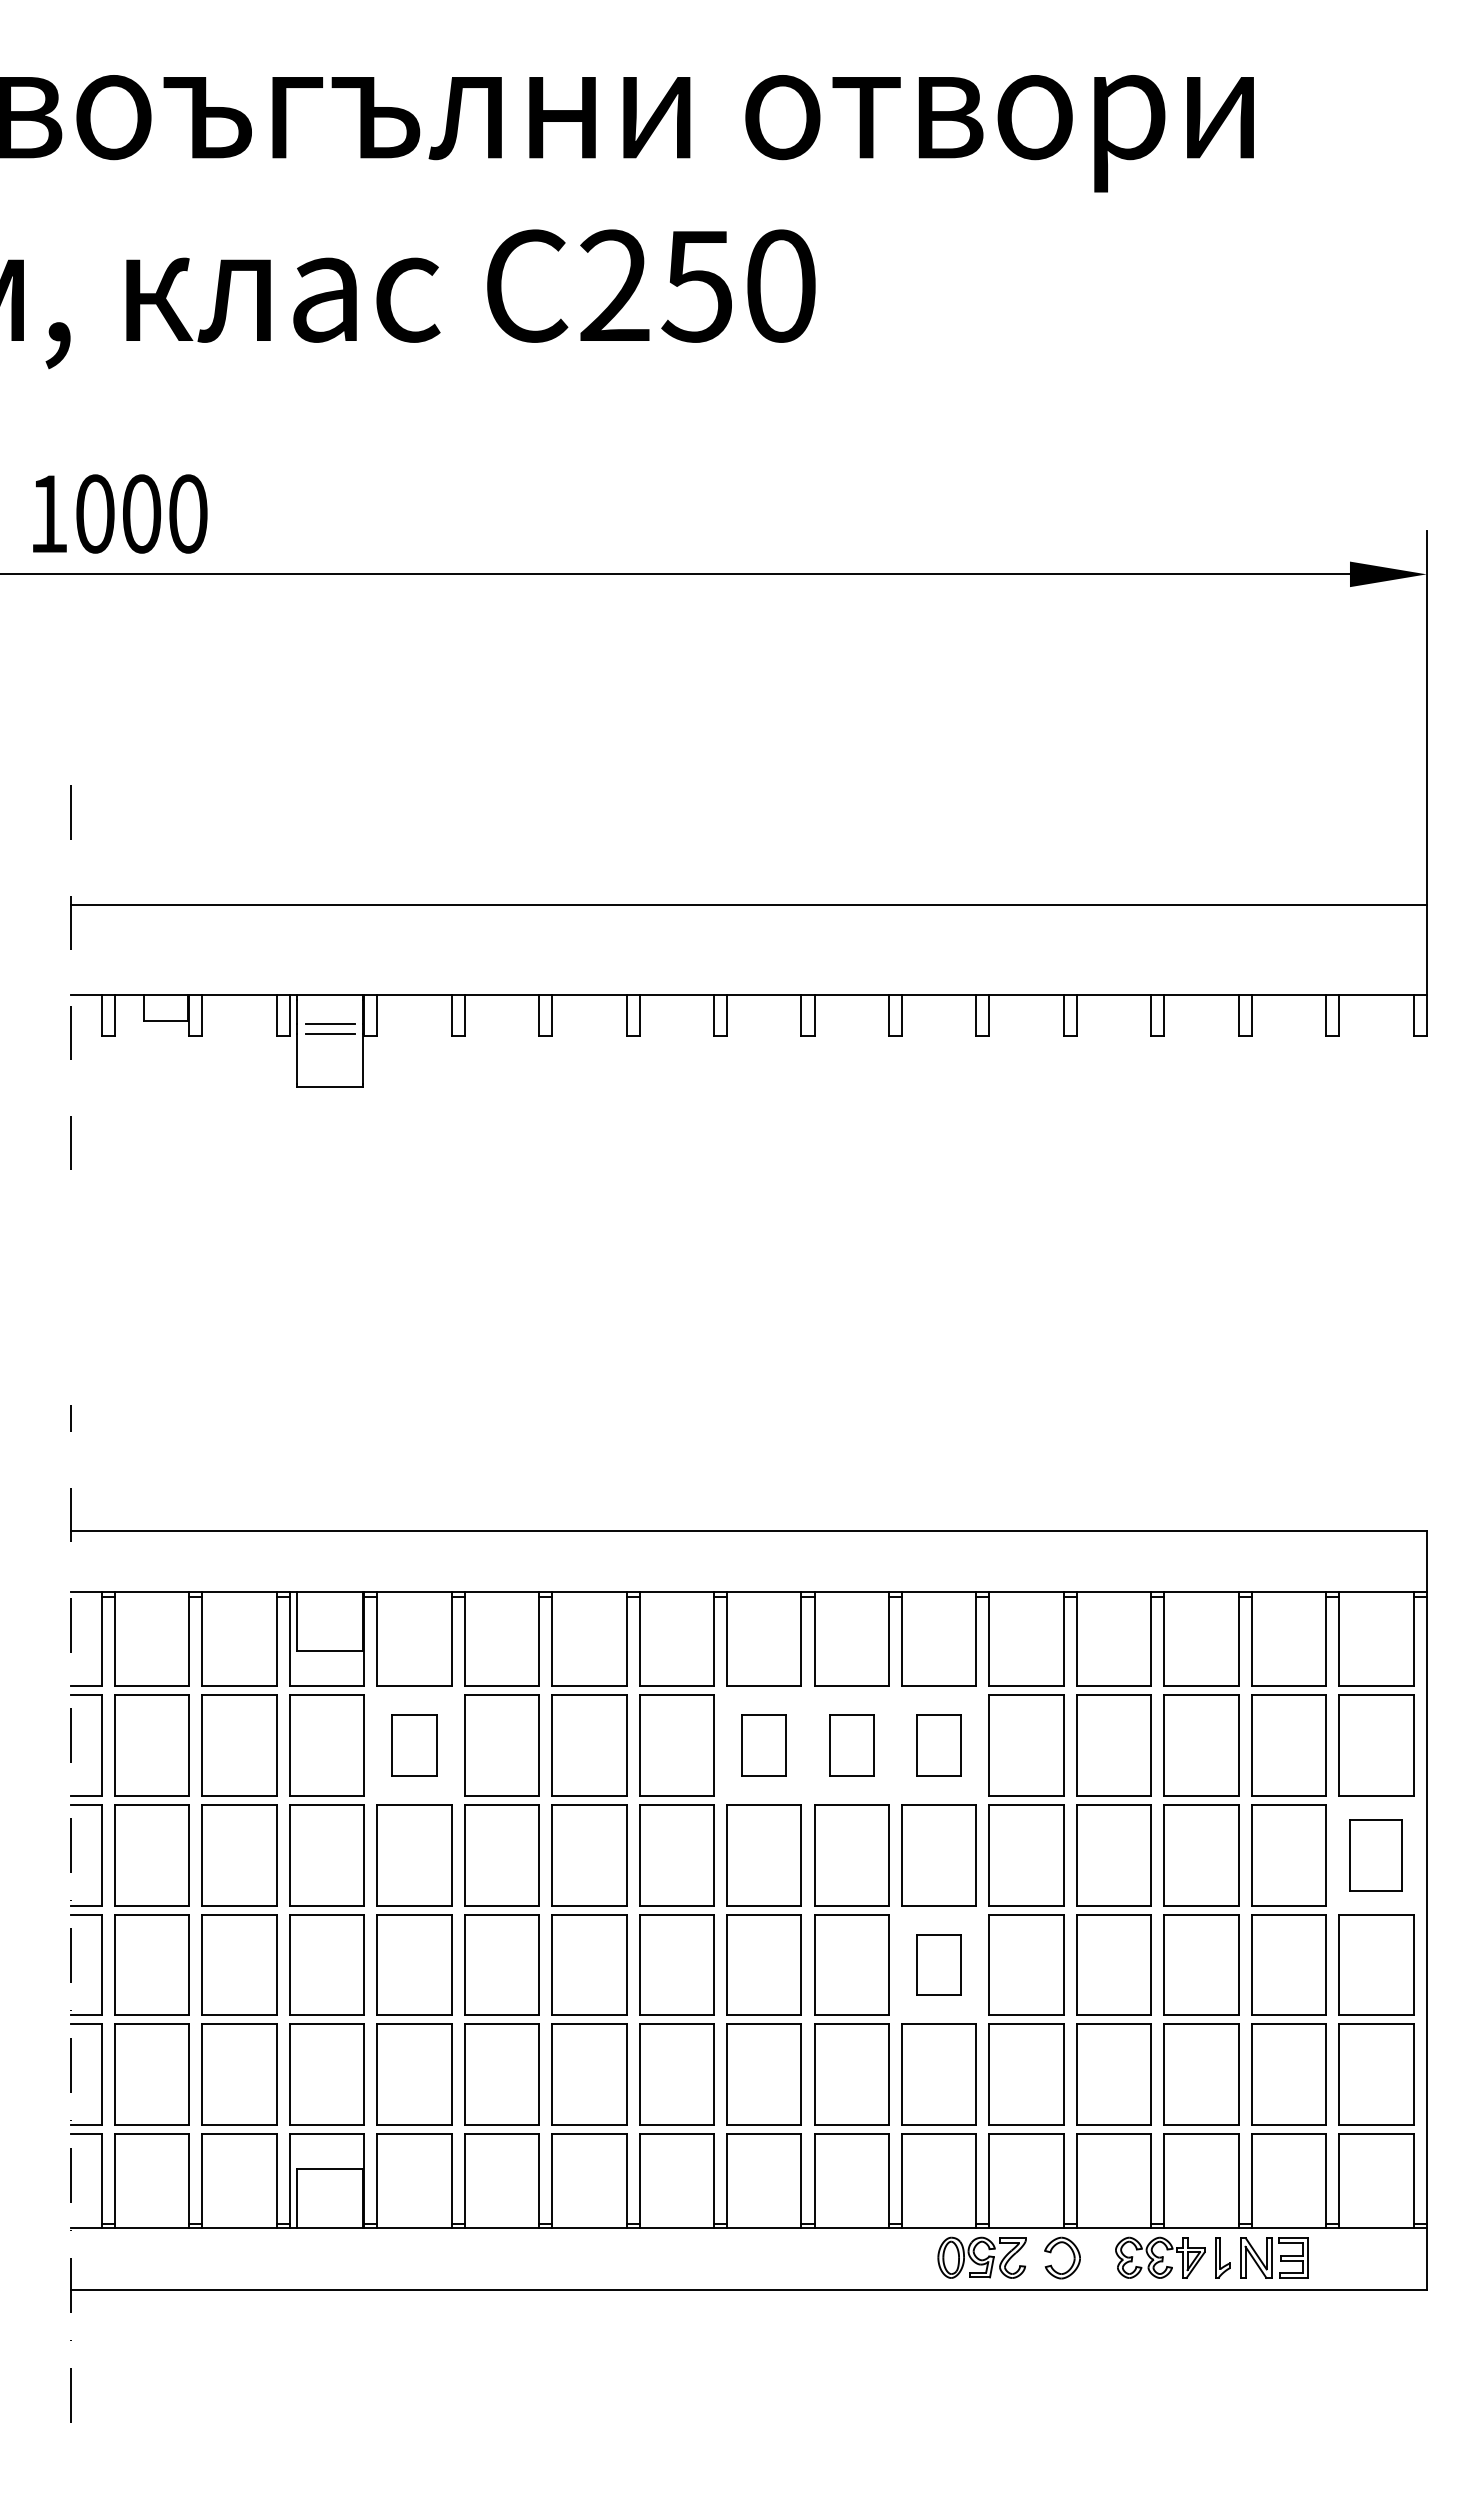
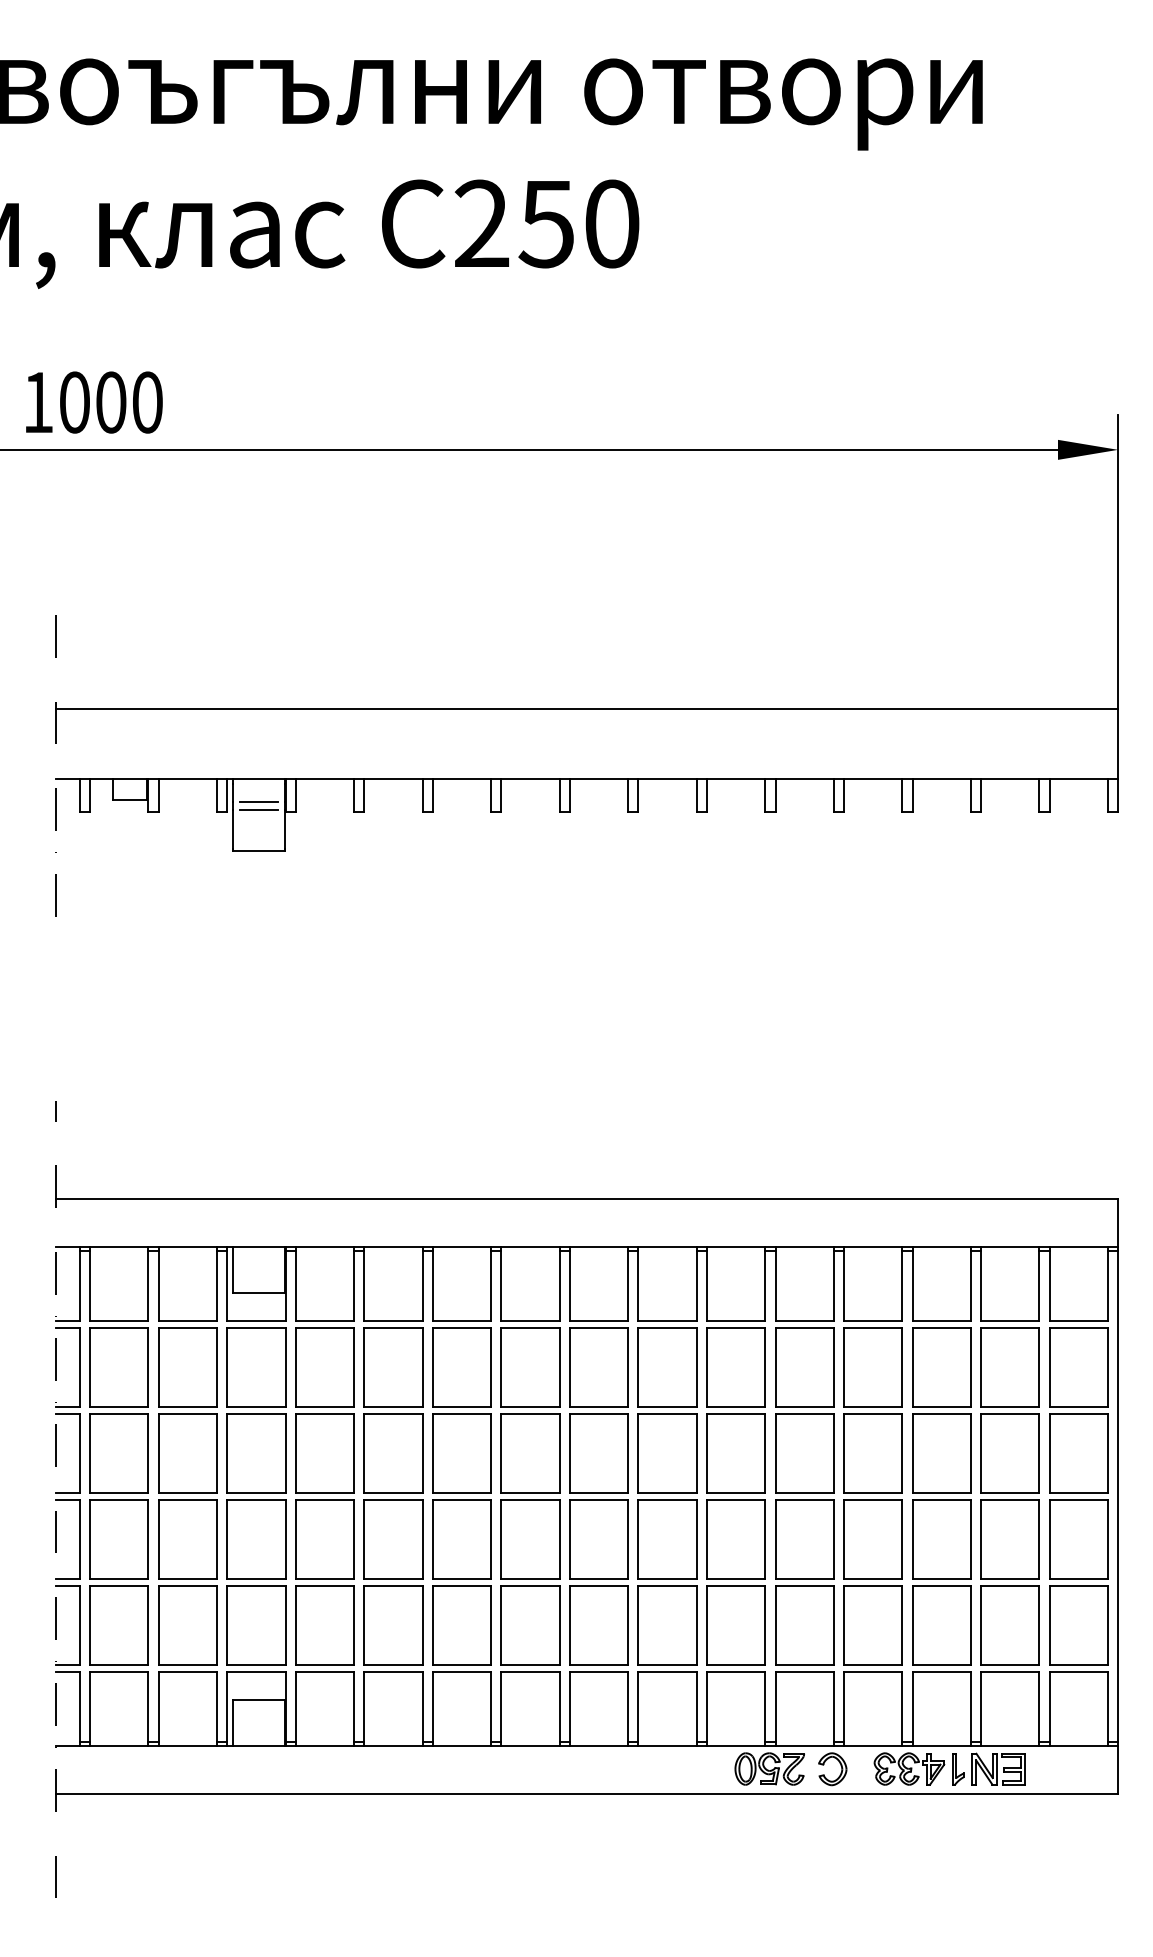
part: (414, 1745) -> (324, 1367), size x1.67
part: (763, 1745) -> (598, 1367), size x1.67
part: (851, 1745) -> (667, 1367), size x1.67
part: (938, 1745) -> (735, 1367), size x1.67
part: (1376, 1855) -> (1078, 1453), size x1.43
part: (938, 1964) -> (735, 1539), size x1.67

